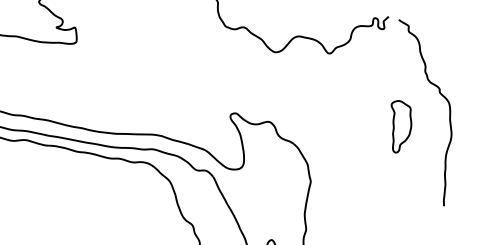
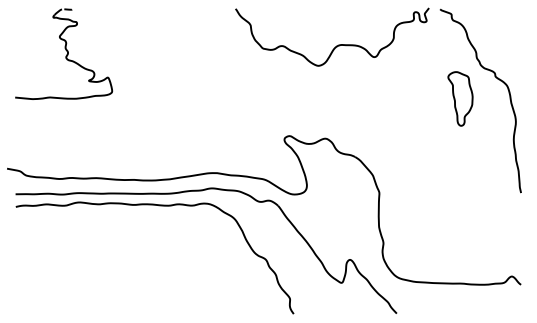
part: (399, 126) -> (460, 98), moved

